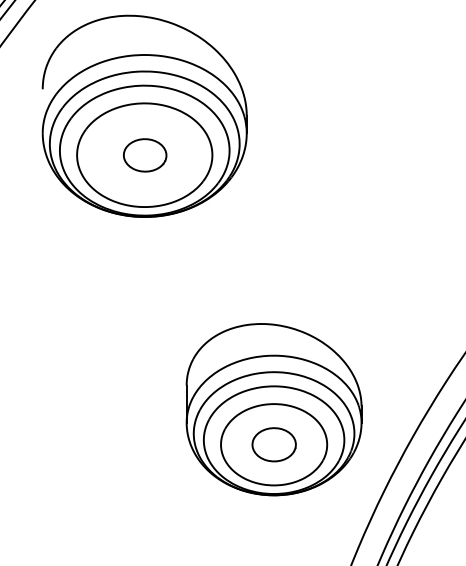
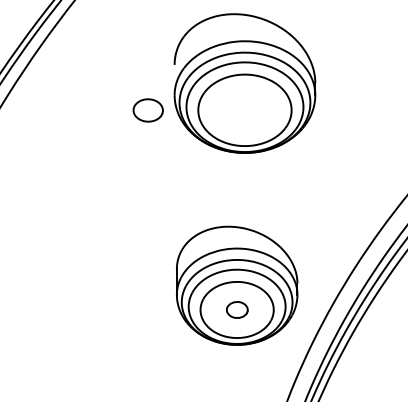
part: (144, 116) -> (244, 83), moved
part: (274, 444) -> (237, 309), size x0.7

